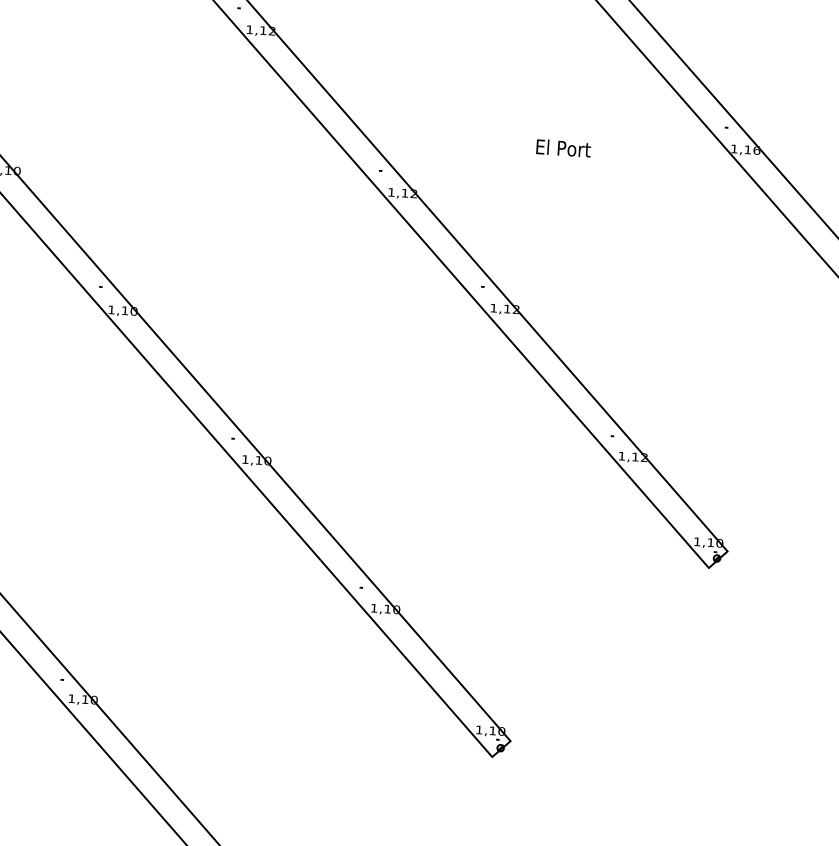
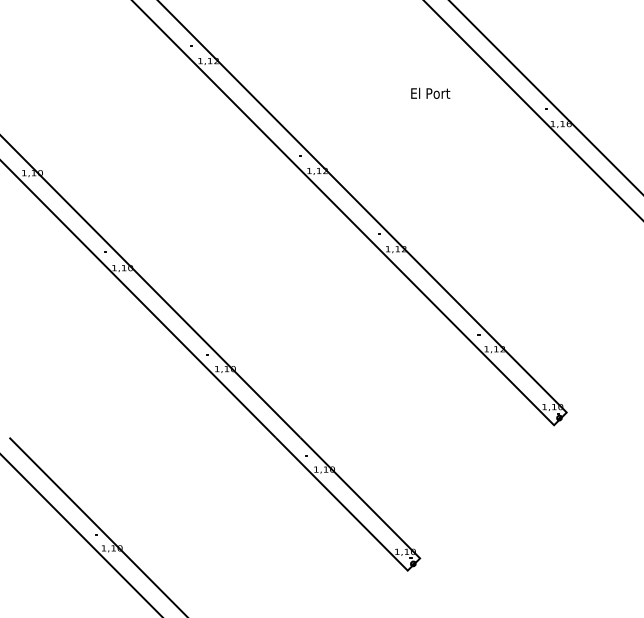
text: (563, 146) -> (430, 92), moved

